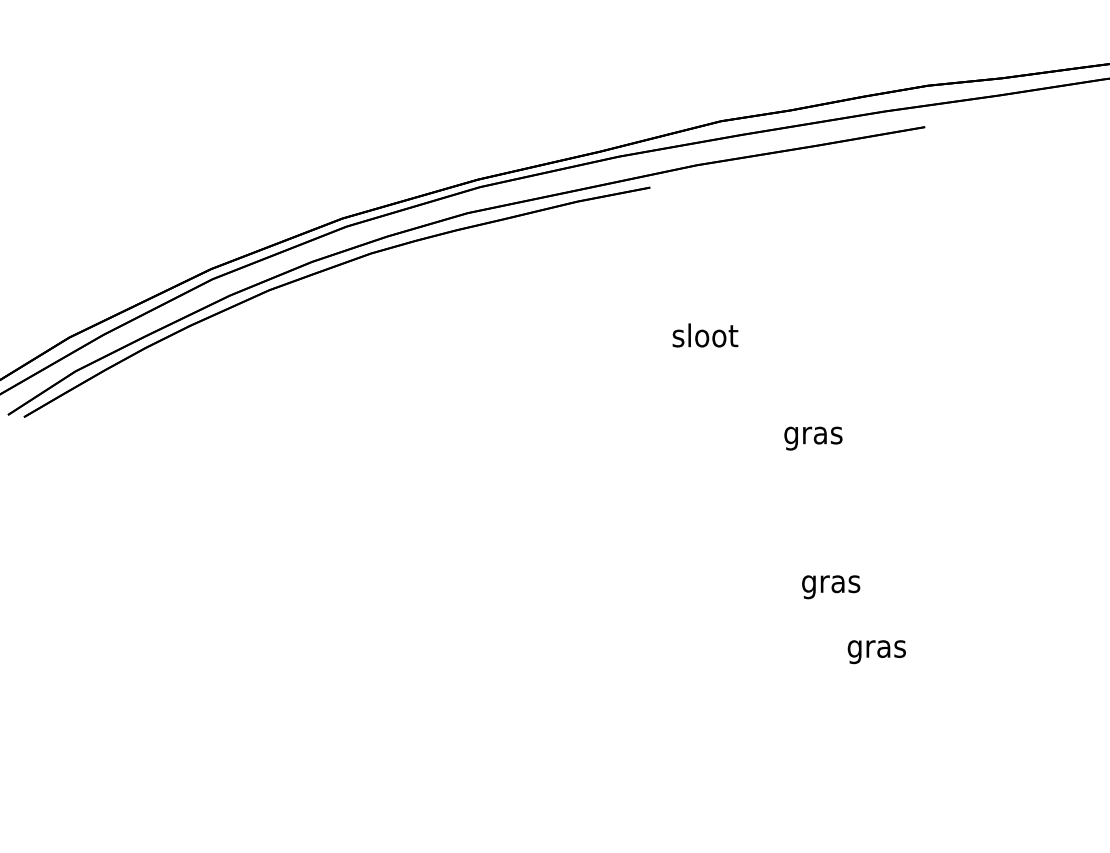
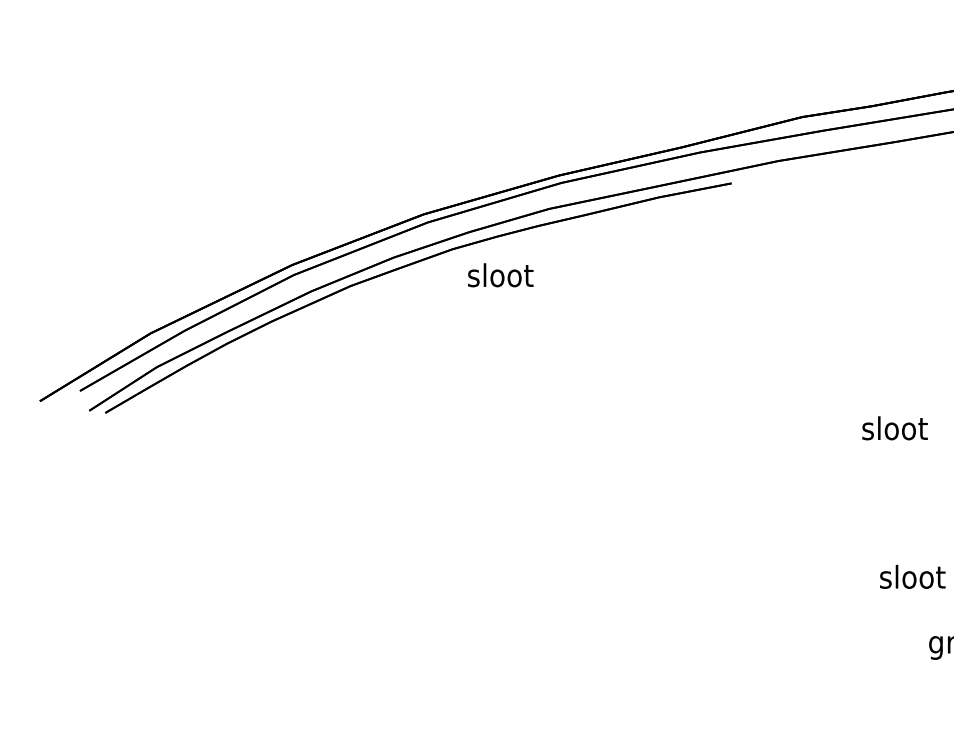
text: (705, 335) -> (500, 275), moved
text: (813, 435) -> (894, 431), gras -> sloot
text: (831, 584) -> (912, 580), gras -> sloot

